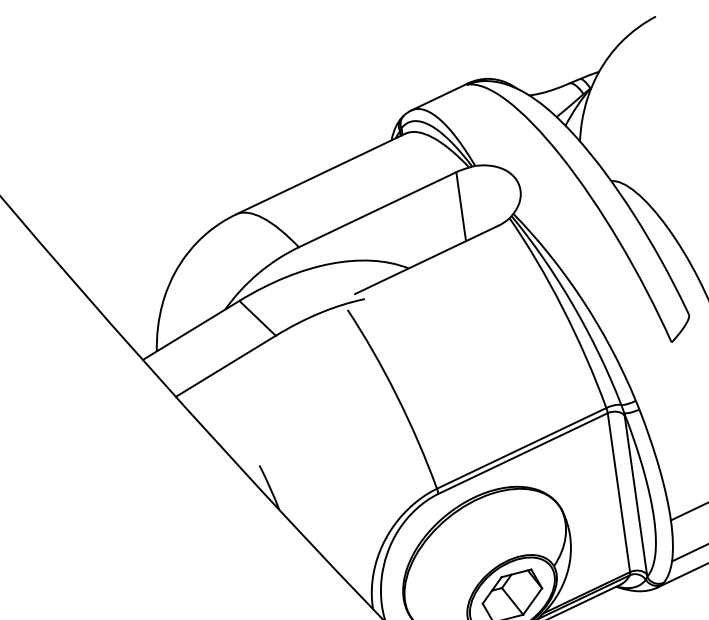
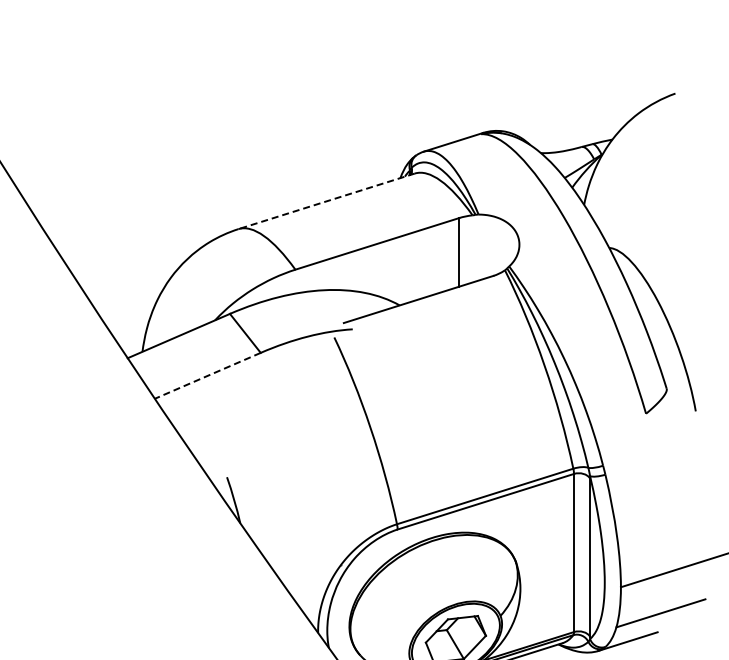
line: (320, 174) -> (326, 201), solid -> dashed
line: (225, 366) -> (207, 375), solid -> dashed

